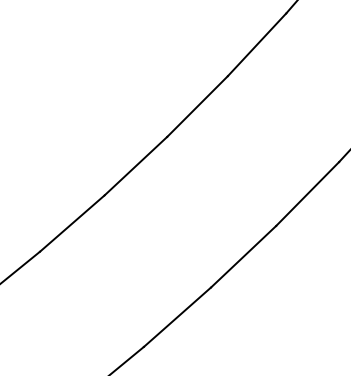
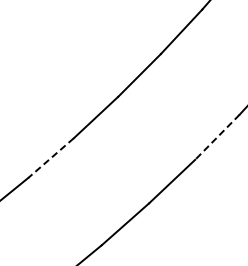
line: (307, 194) -> (217, 137), solid -> dashed
line: (71, 224) -> (50, 158), solid -> dashed

